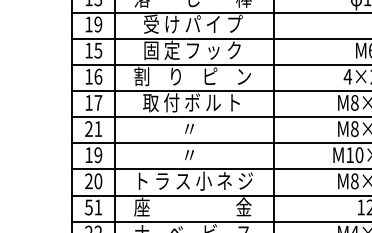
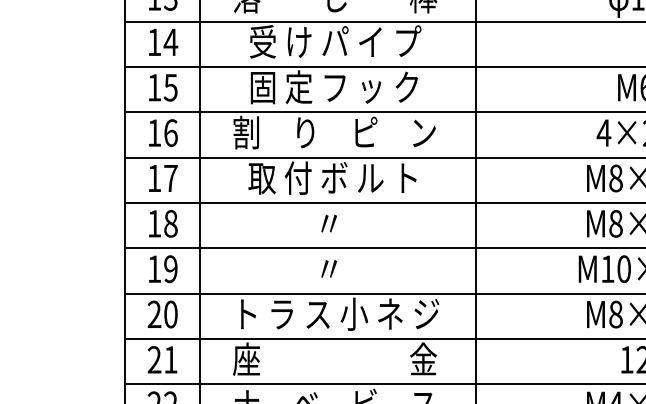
text: (98, 24) -> (171, 42), 19 -> 14
text: (93, 129) -> (162, 224), 21 -> 18
text: (88, 207) -> (153, 359), 51 -> 21

